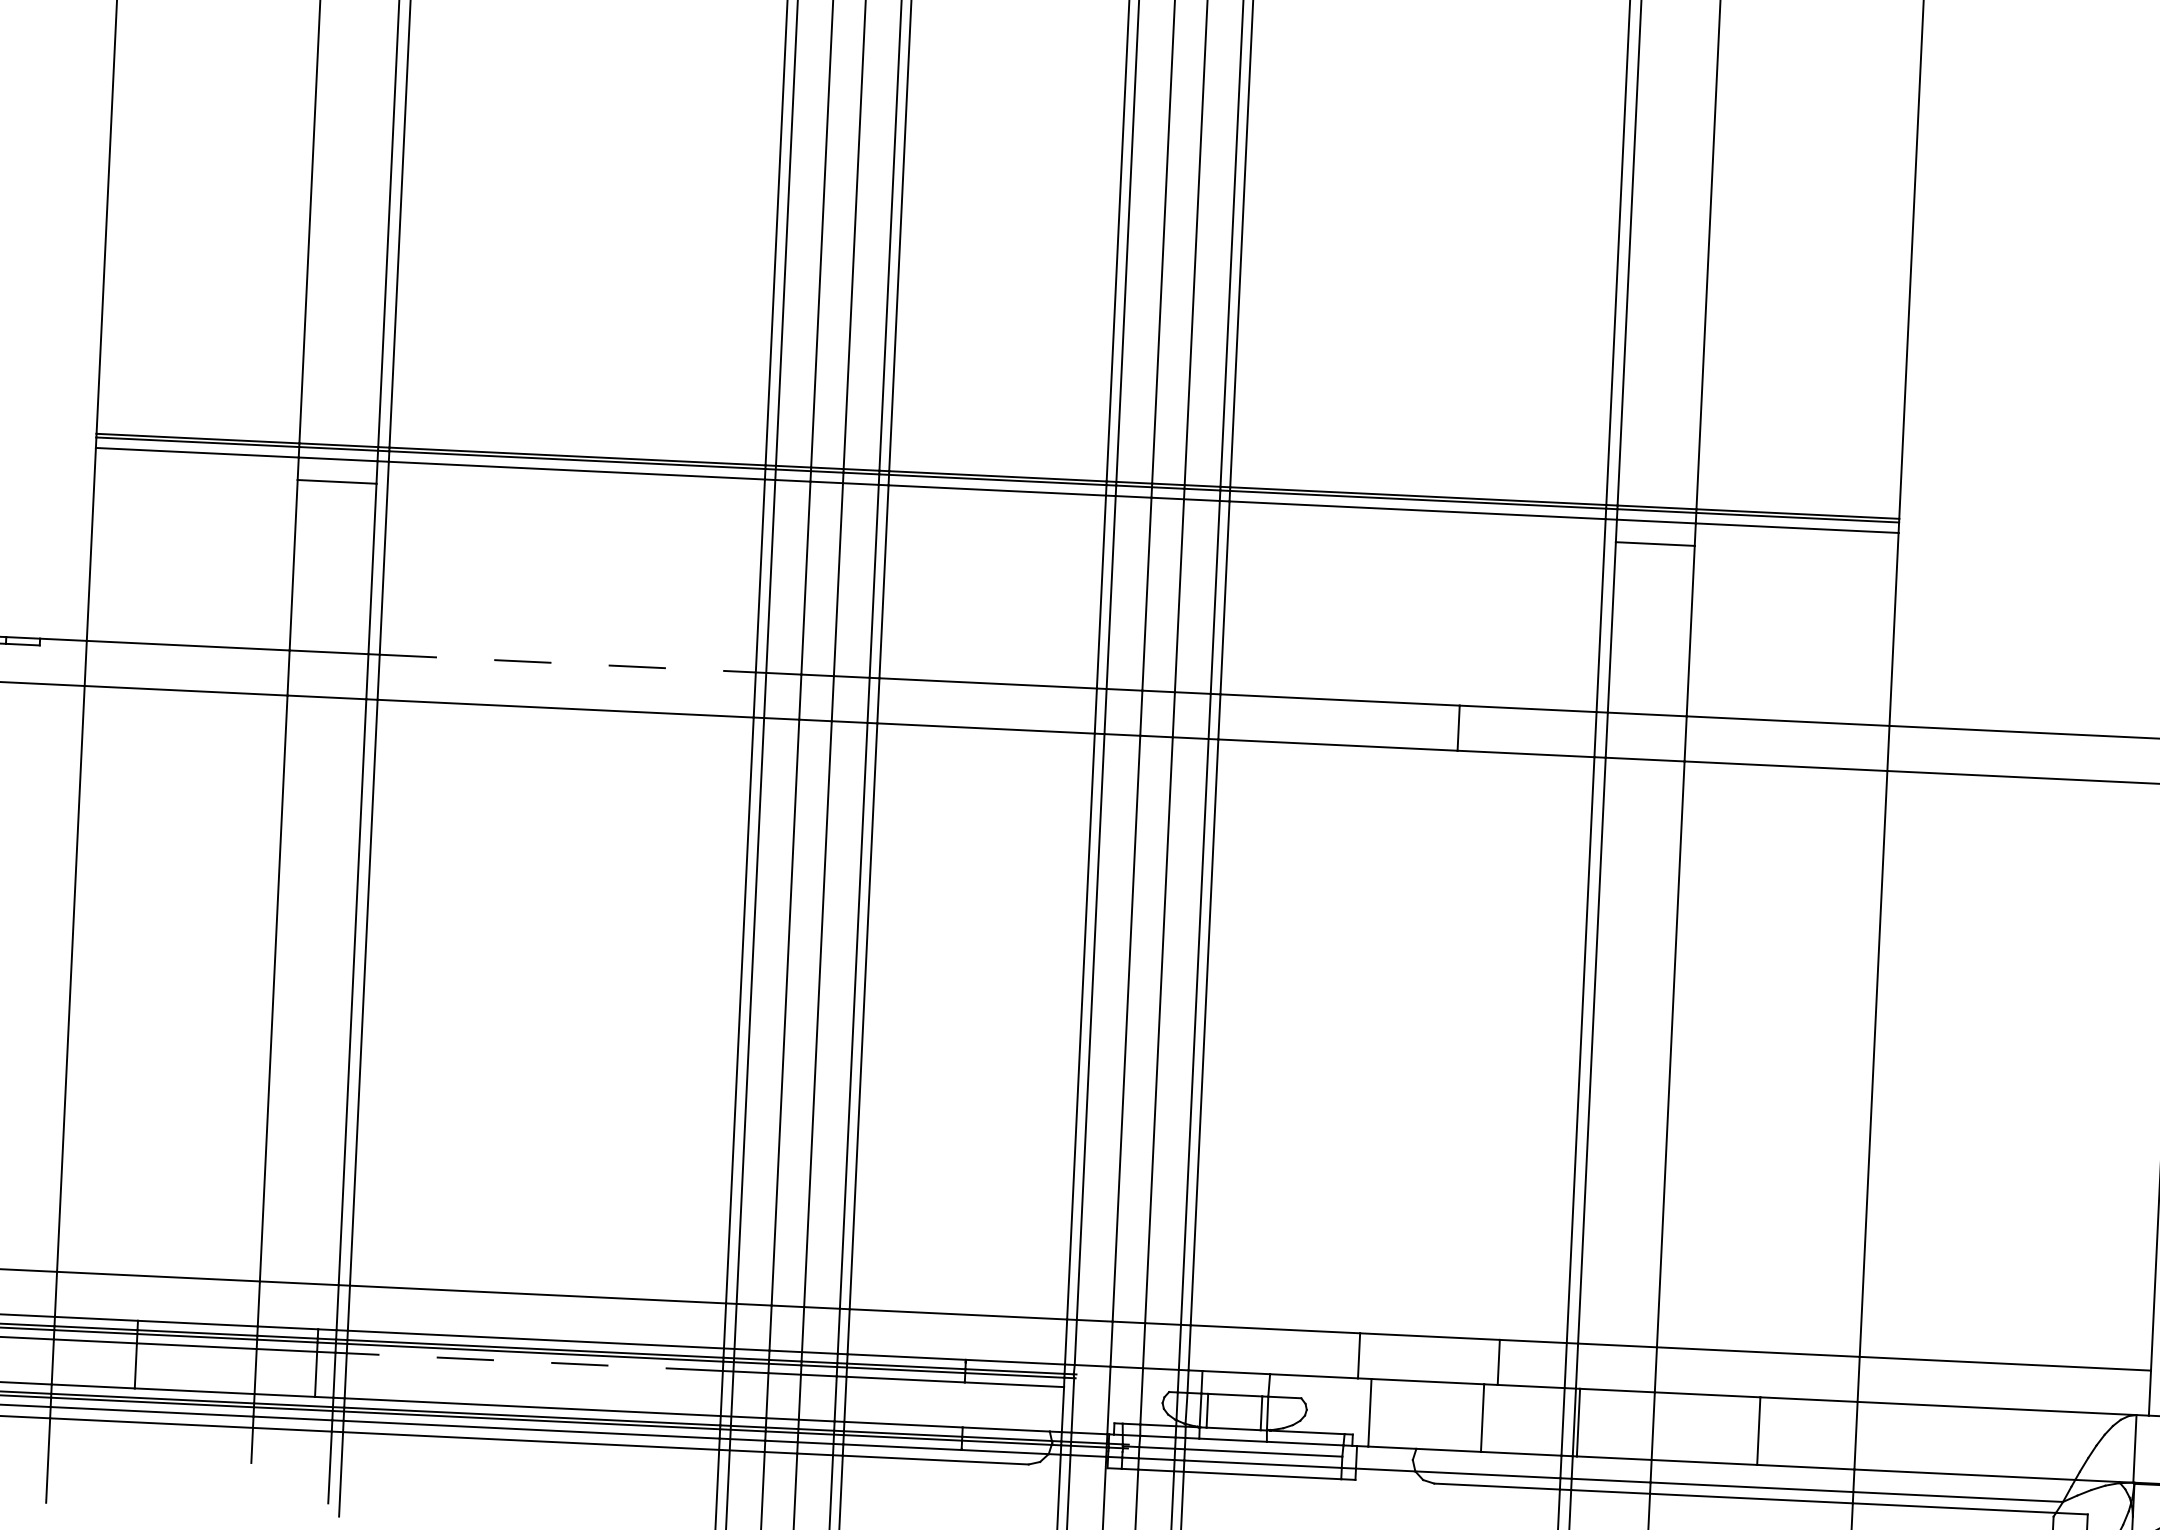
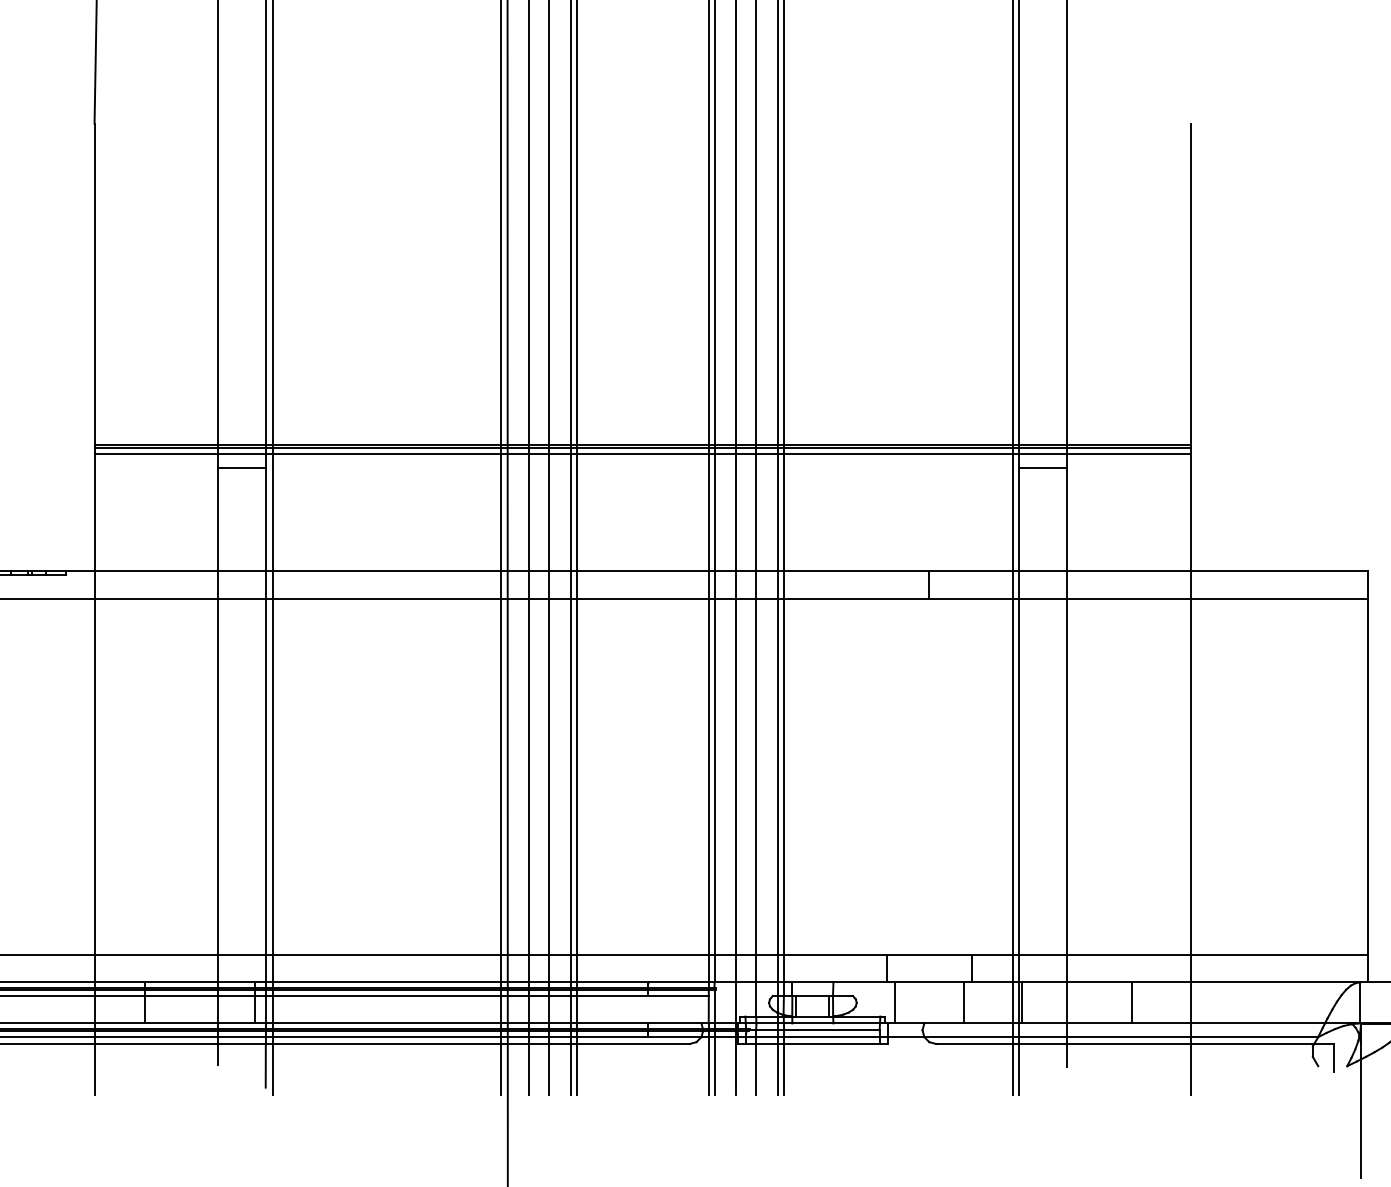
line: (568, 663) -> (387, 571), dashed -> solid
line: (533, 1362) -> (386, 996), dashed -> solid

